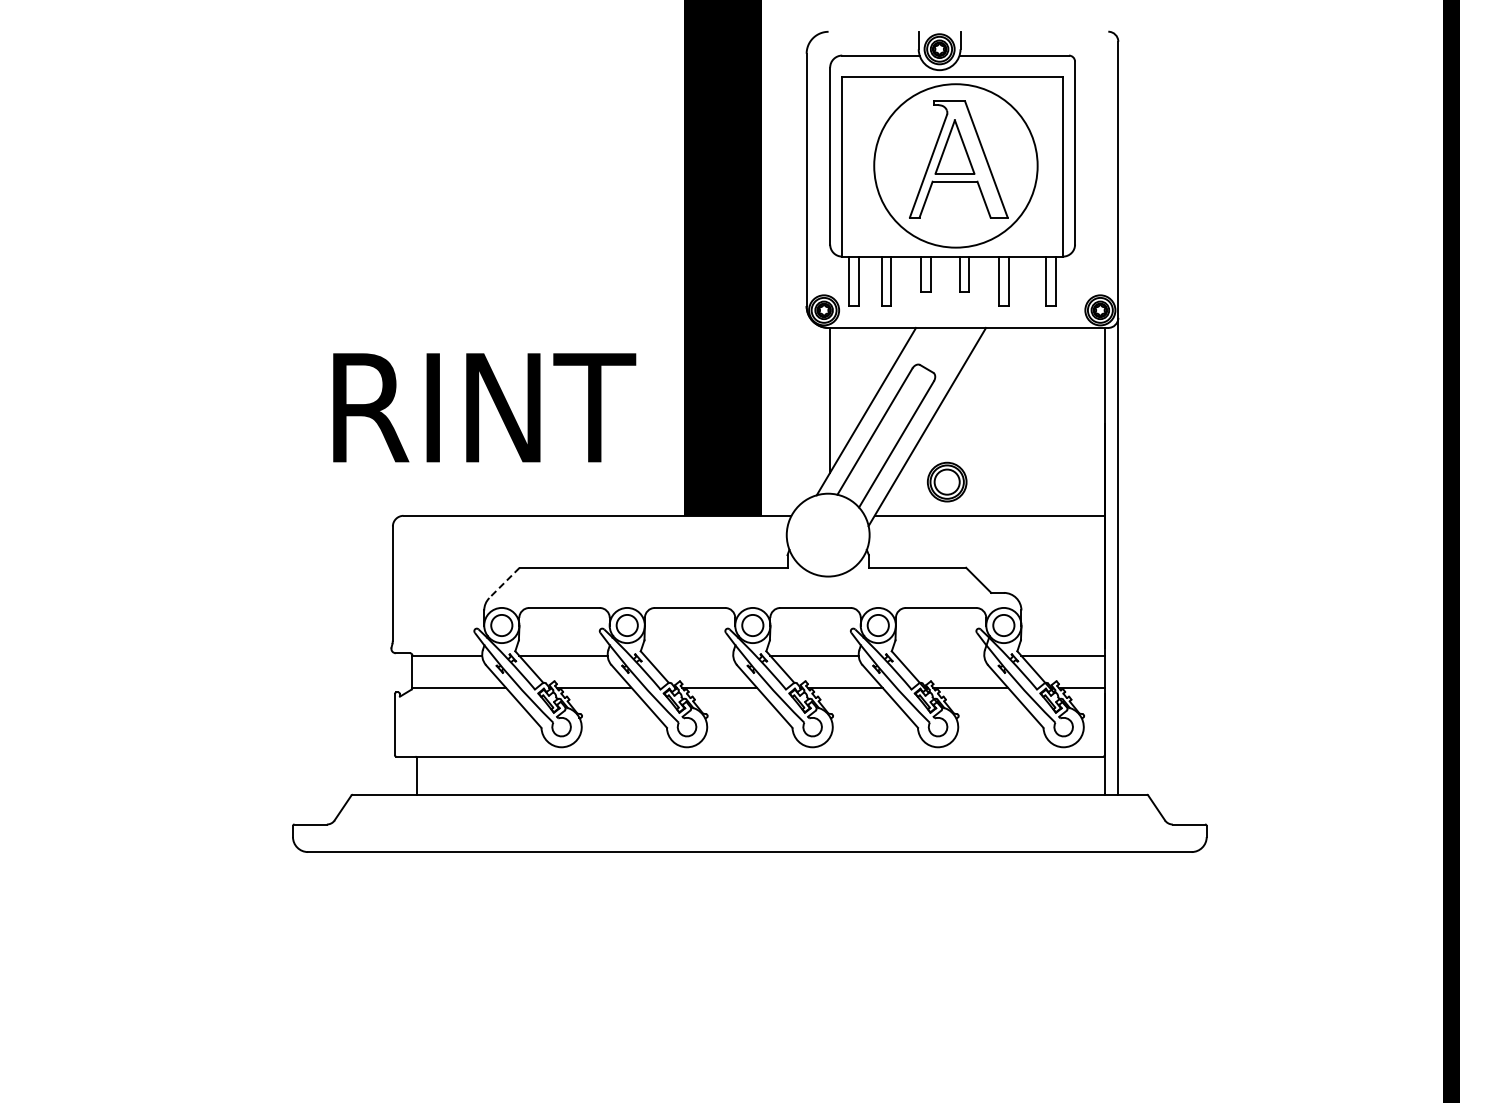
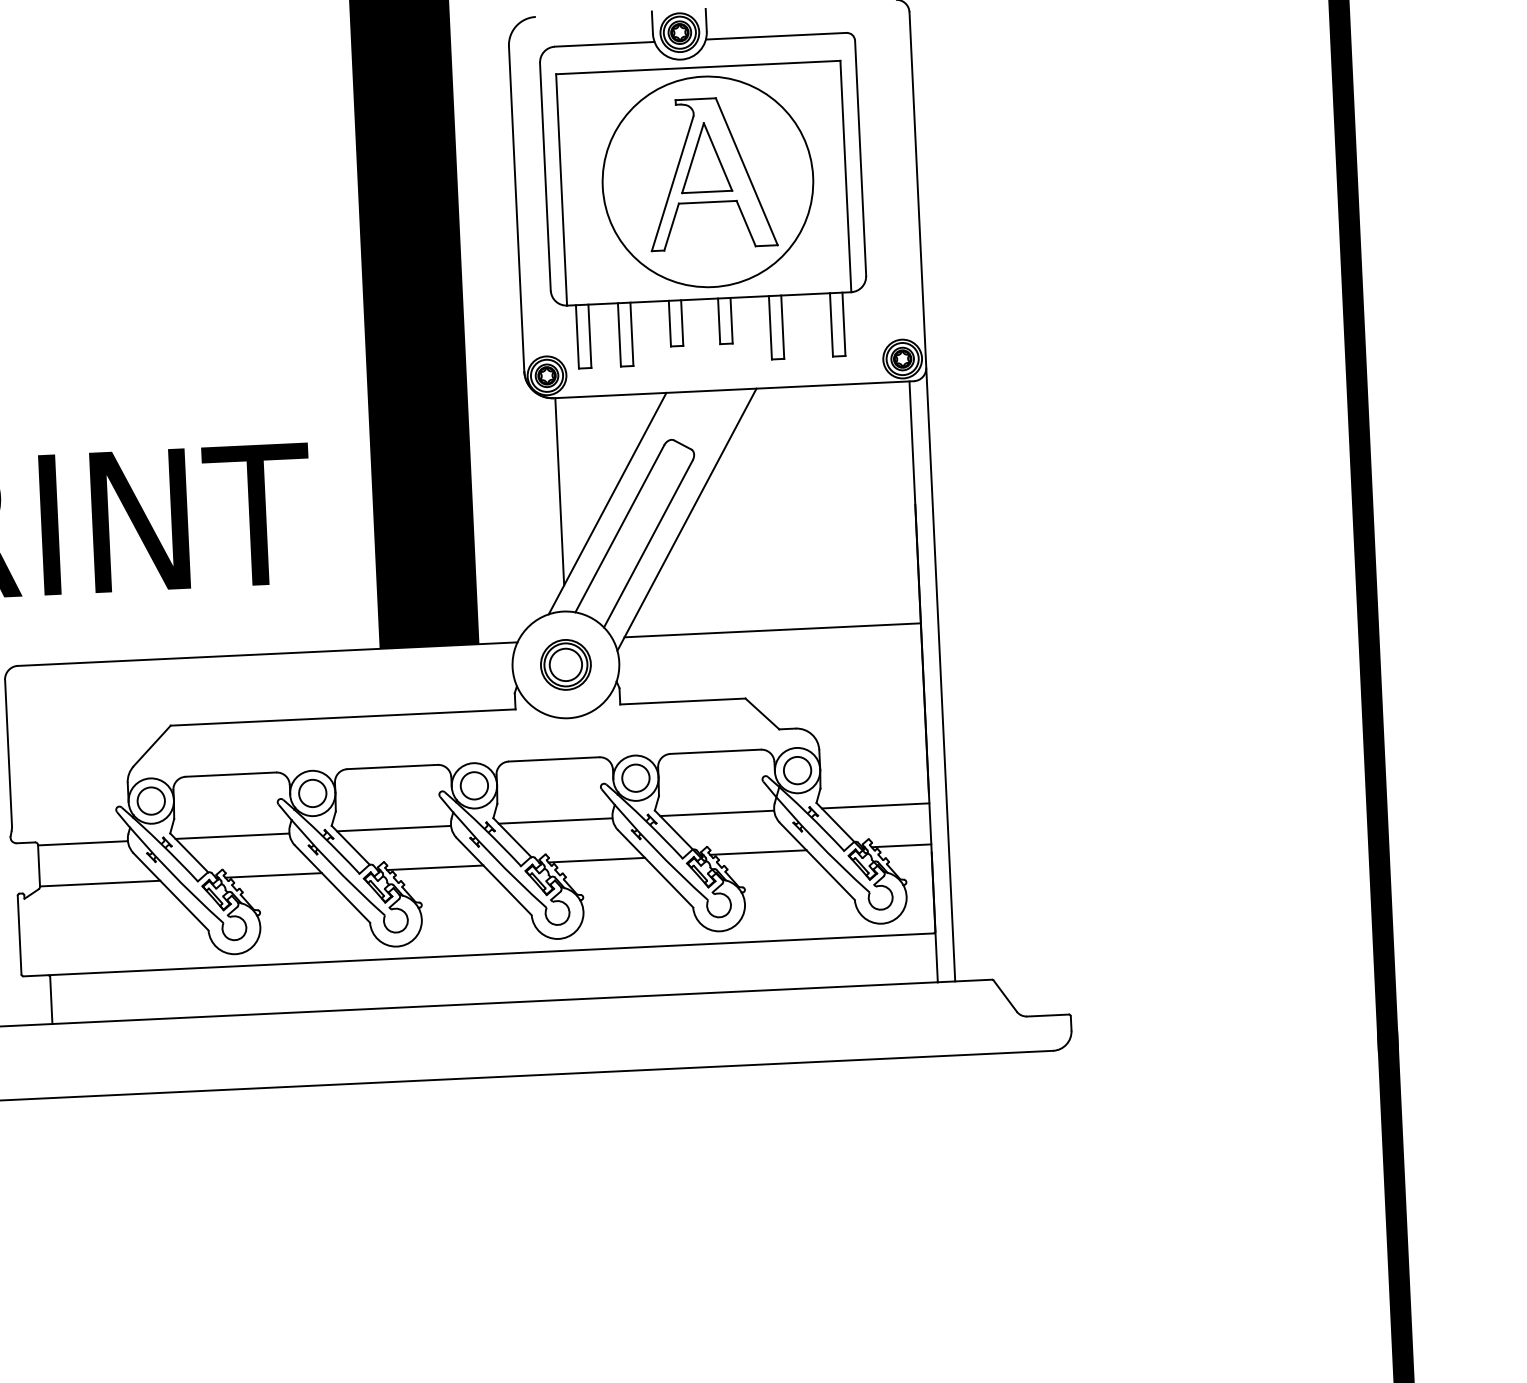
part: (947, 481) -> (566, 664), moved
line: (504, 583) -> (152, 746), dashed -> solid
line: (688, 655) -> (393, 828), added
line: (939, 655) -> (716, 813), added

